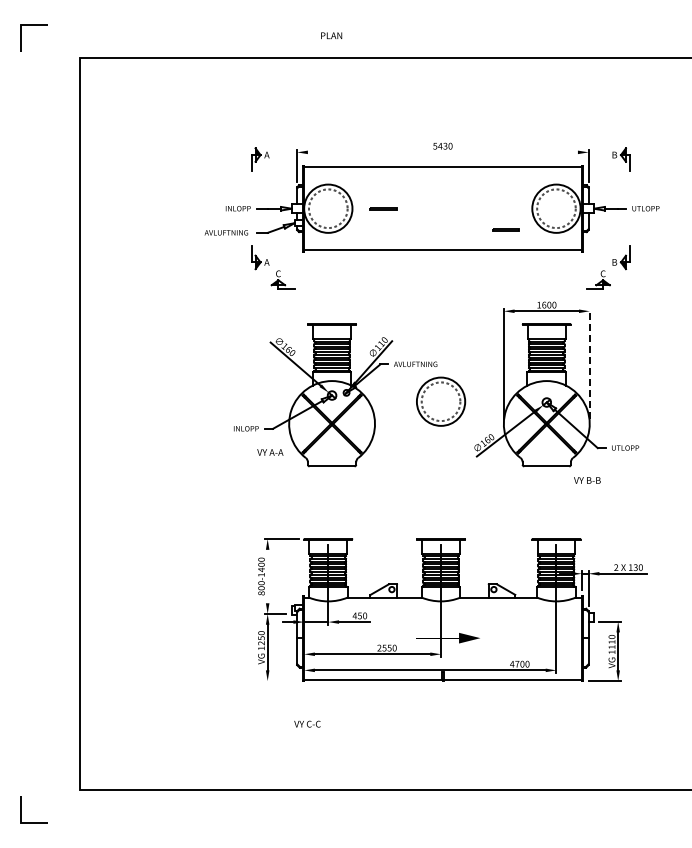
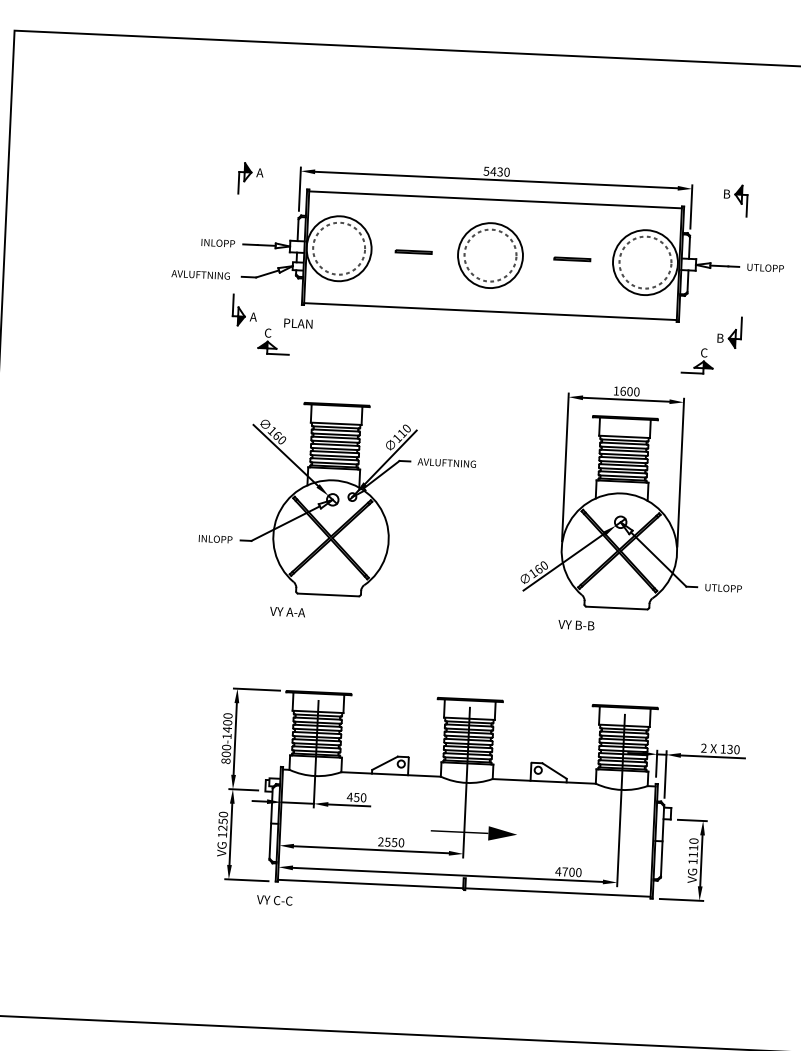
text: (331, 35) -> (298, 323), moved
line: (442, 152) -> (495, 180), added
line: (505, 229) -> (571, 258), moved
line: (589, 363) -> (680, 472), dashed -> solid
part: (441, 401) -> (491, 255), moved
text: (270, 452) -> (287, 612), moved
text: (587, 480) -> (576, 625), moved
line: (267, 576) -> (235, 738), added
line: (280, 681) -> (246, 880), added
text: (307, 723) -> (274, 899), moved

